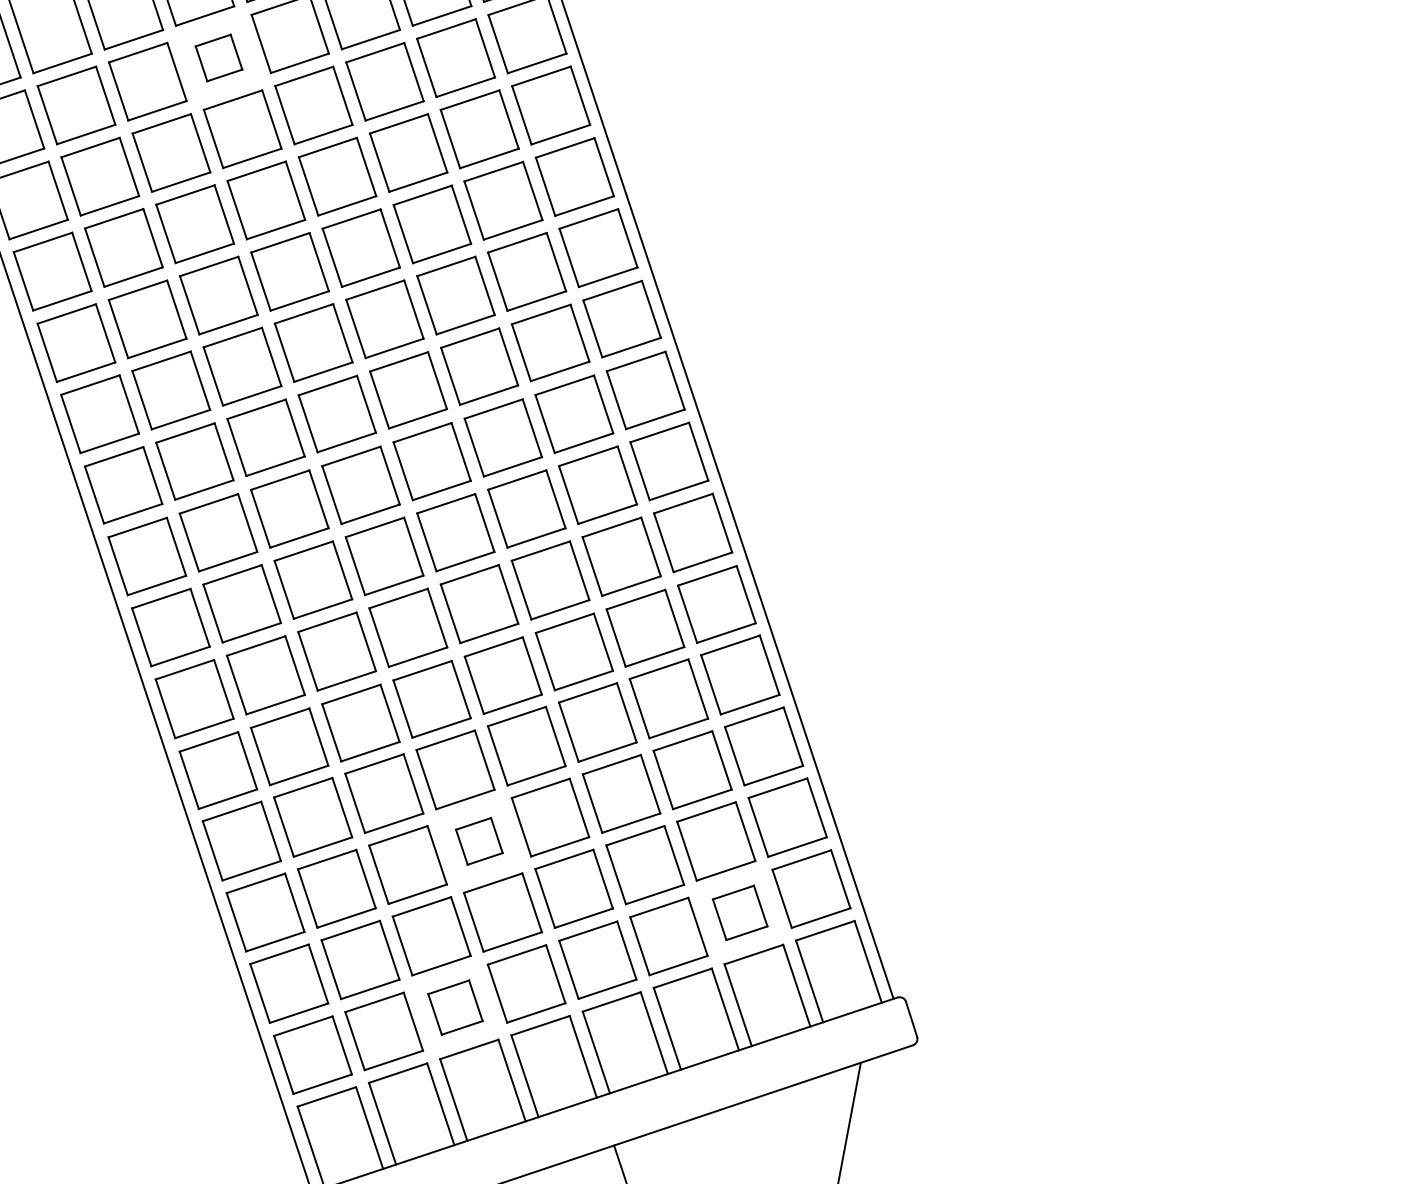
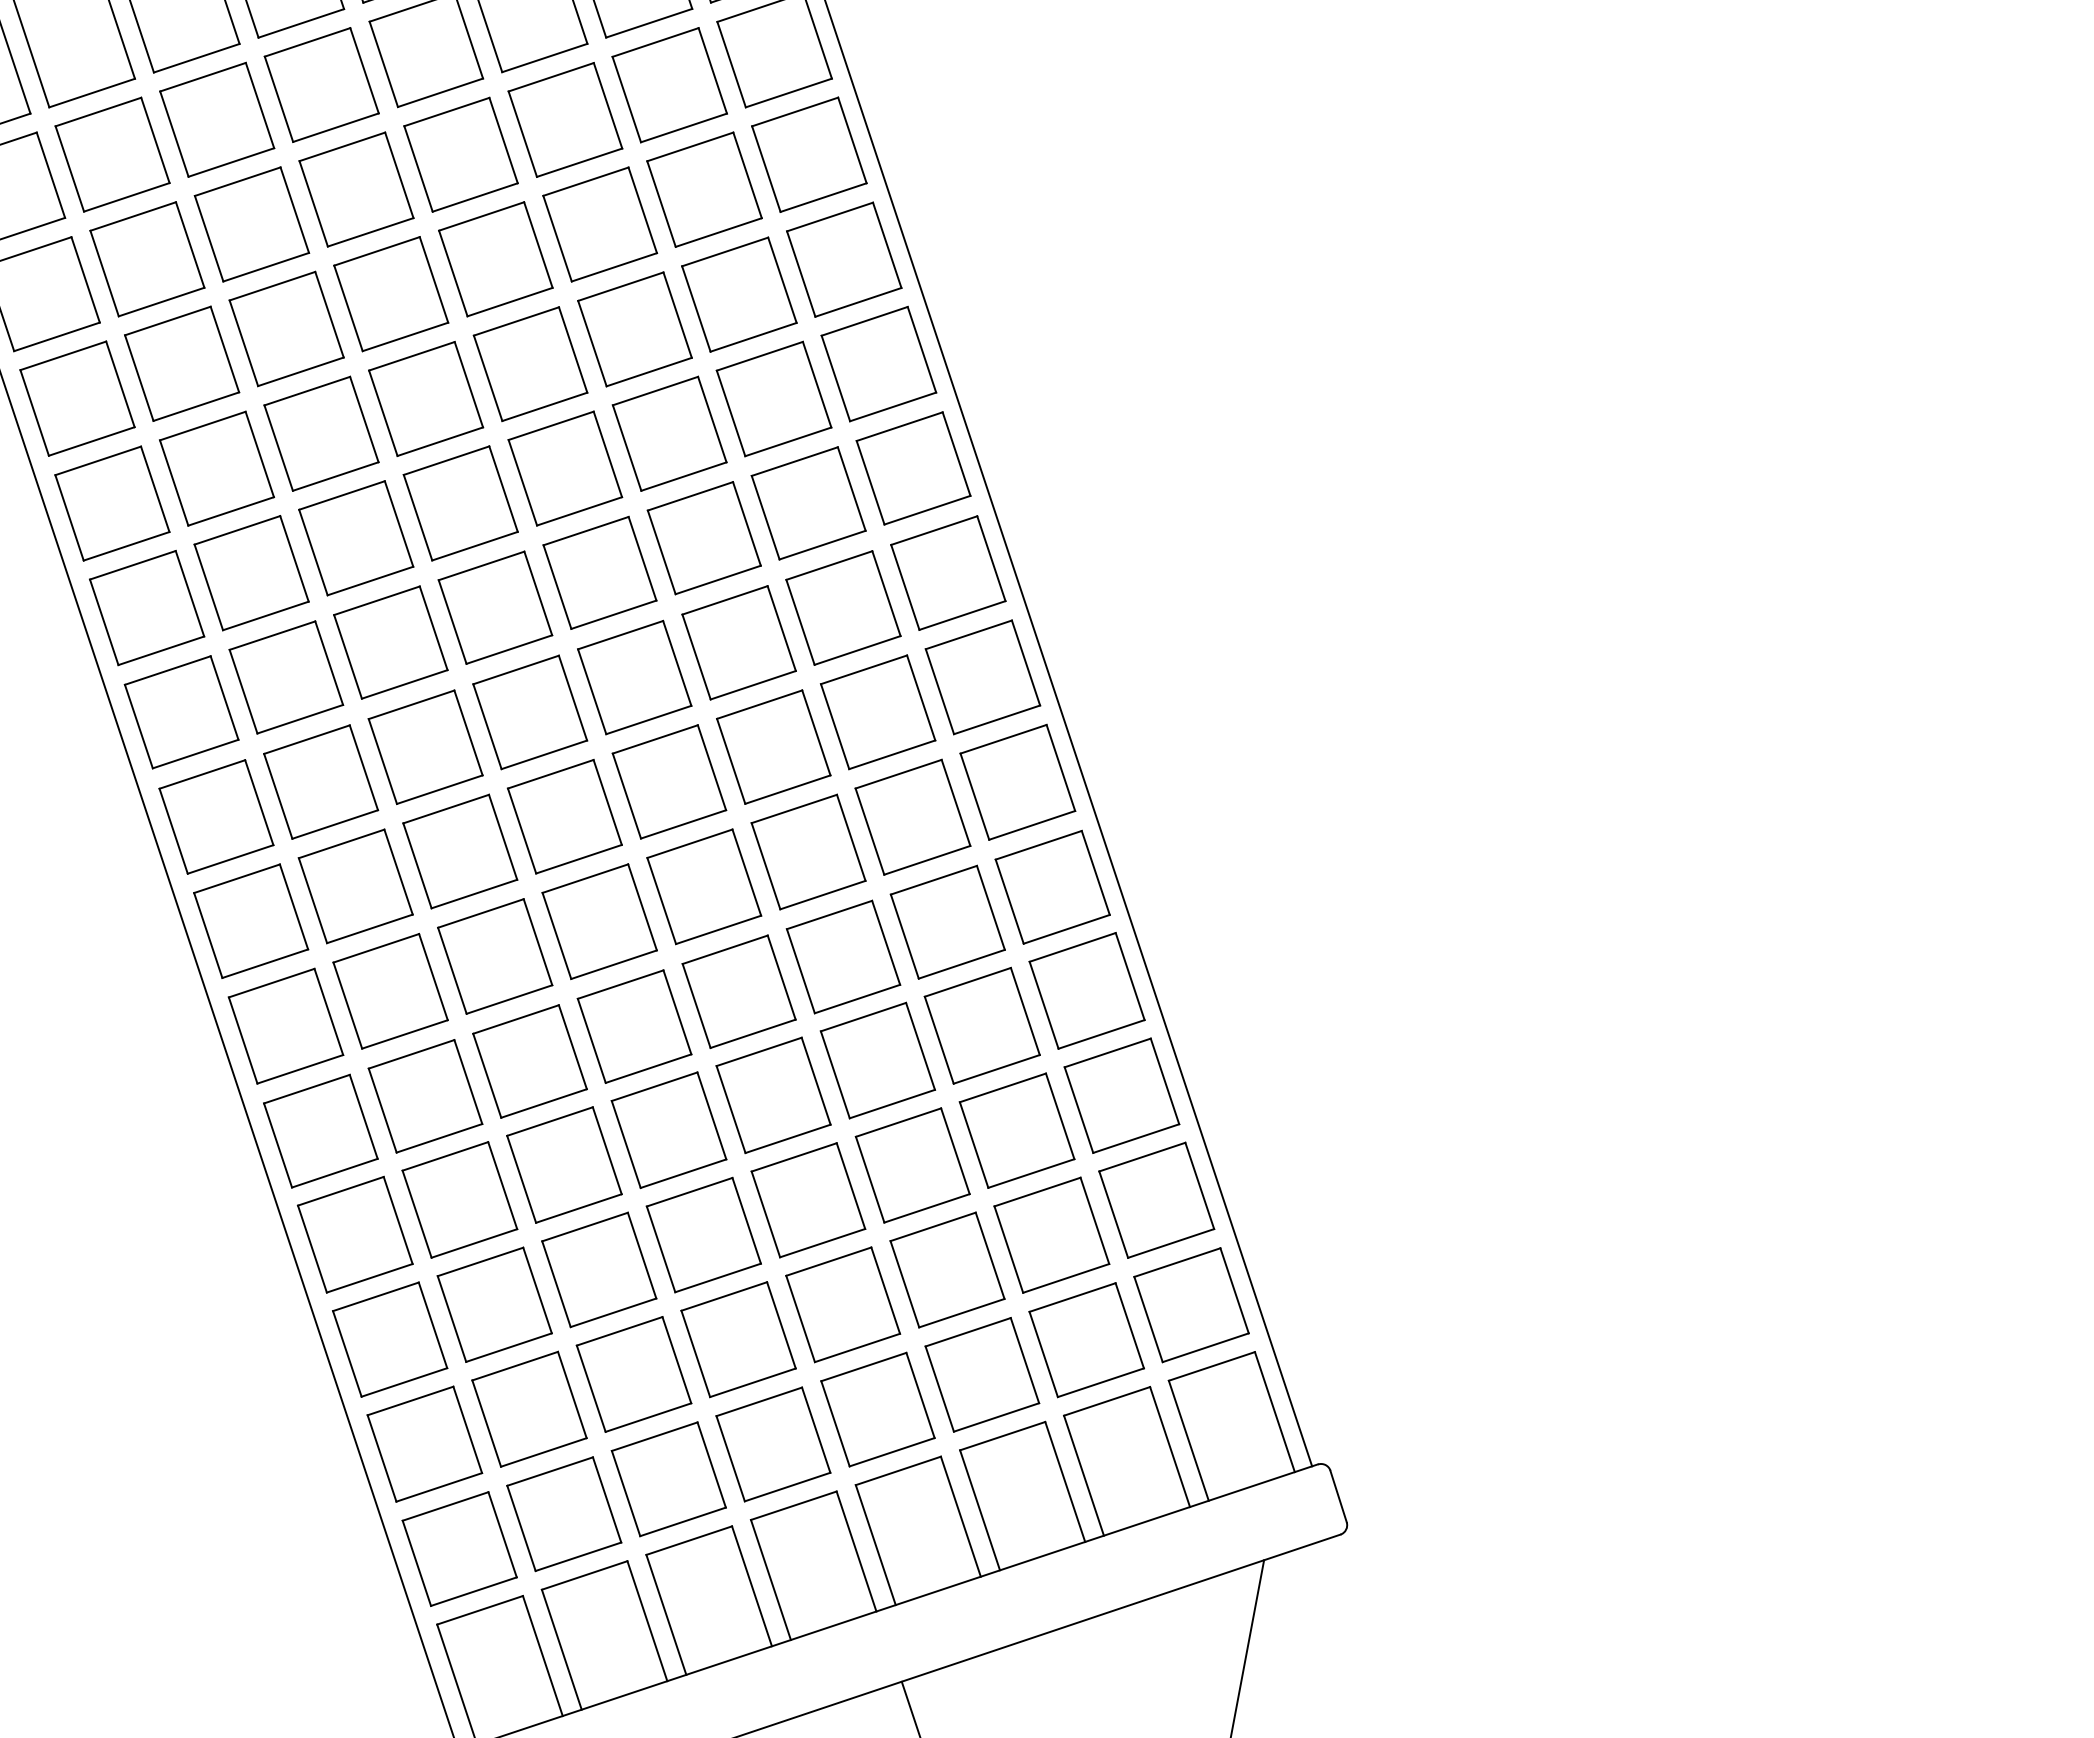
part: (218, 57) -> (320, 84), size x1.67
part: (479, 841) -> (704, 1235), size x1.67
part: (740, 912) -> (1087, 1339), size x1.43
part: (455, 1007) -> (668, 1479), size x1.43

